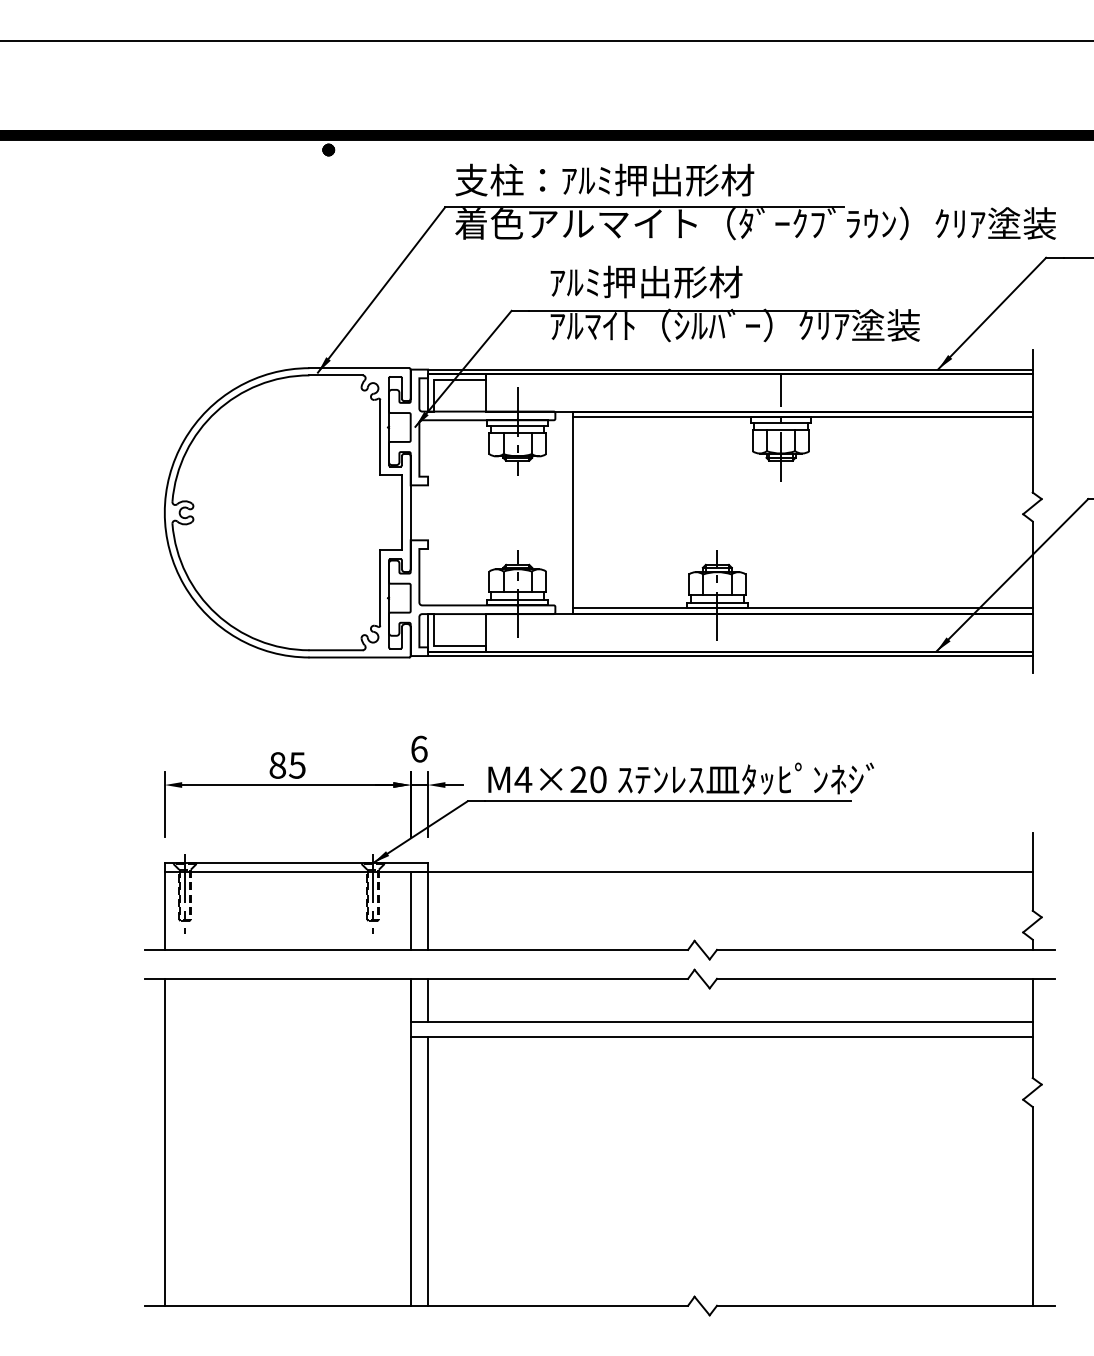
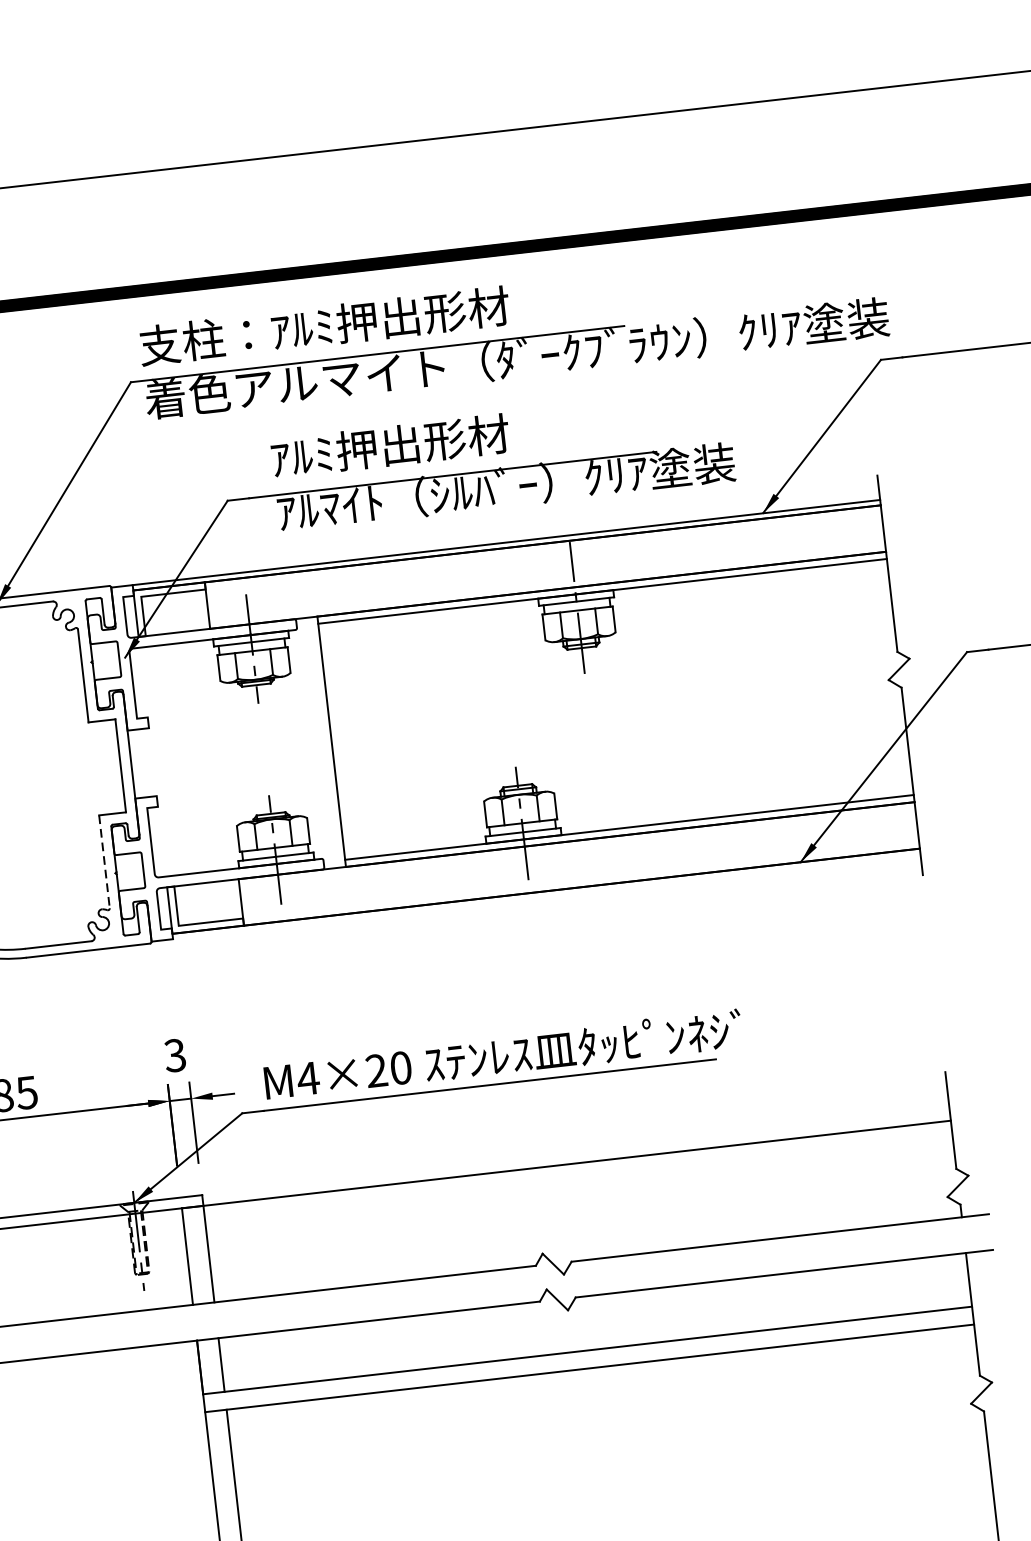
line: (380, 588) -> (104, 862), solid -> dashed
line: (730, 656) -> (546, 897), removed
text: (418, 748) -> (174, 1054), 6 -> 3

